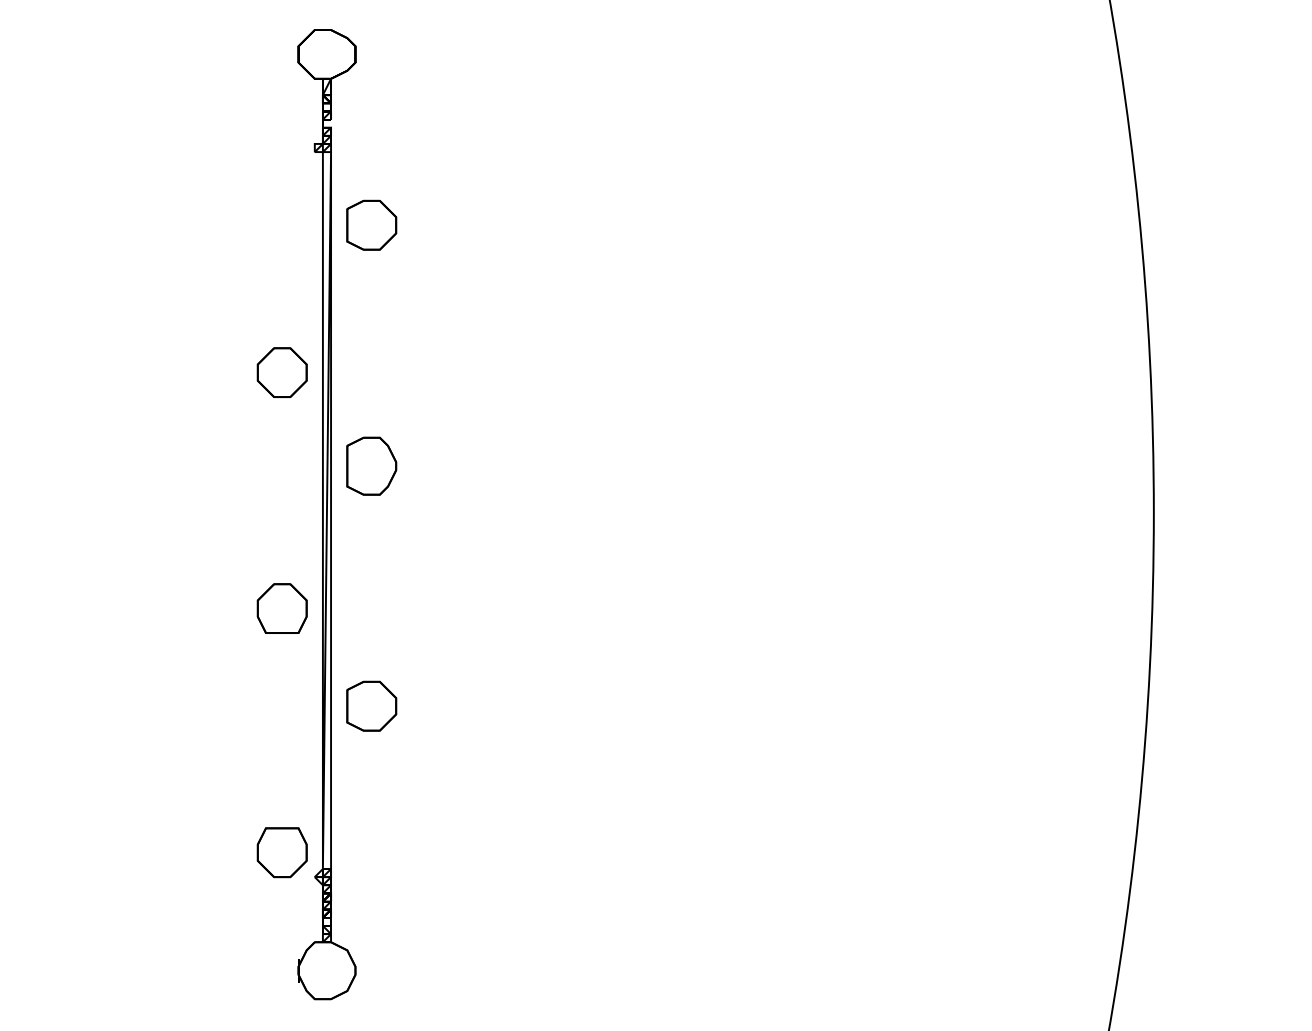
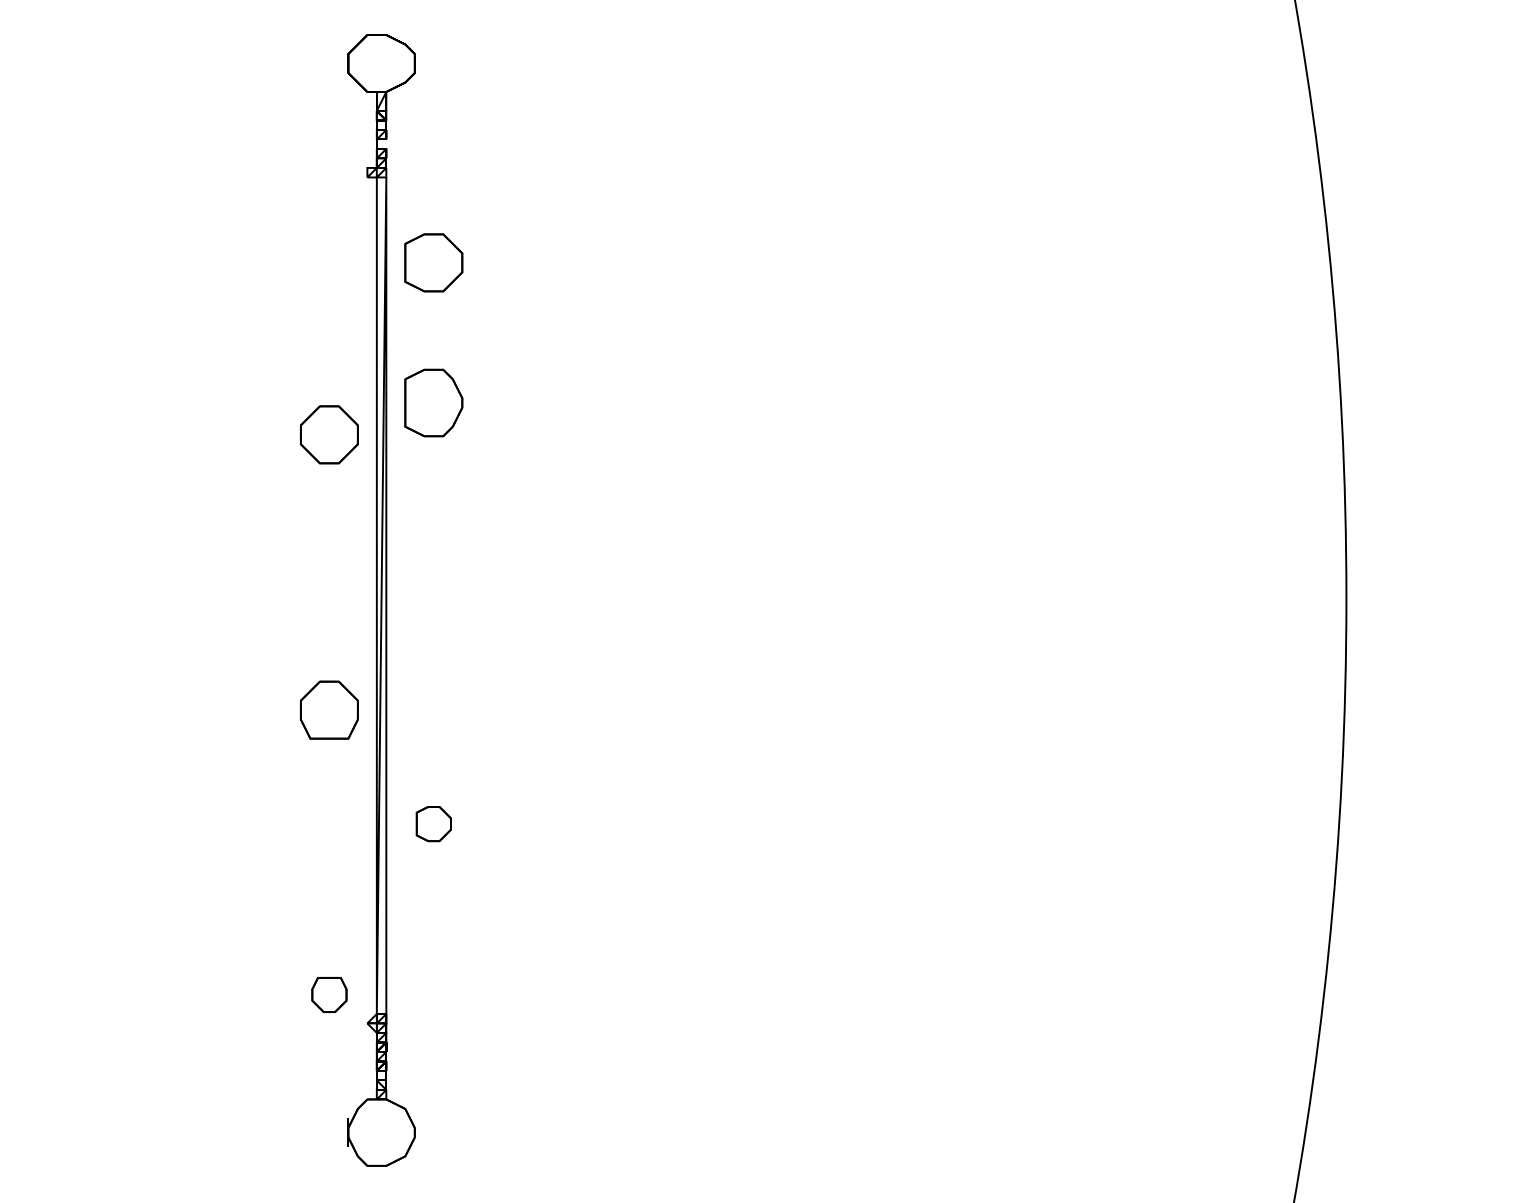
part: (371, 465) -> (433, 402), moved
part: (371, 705) -> (433, 823), size x0.6
part: (282, 852) -> (329, 994), size x0.6

